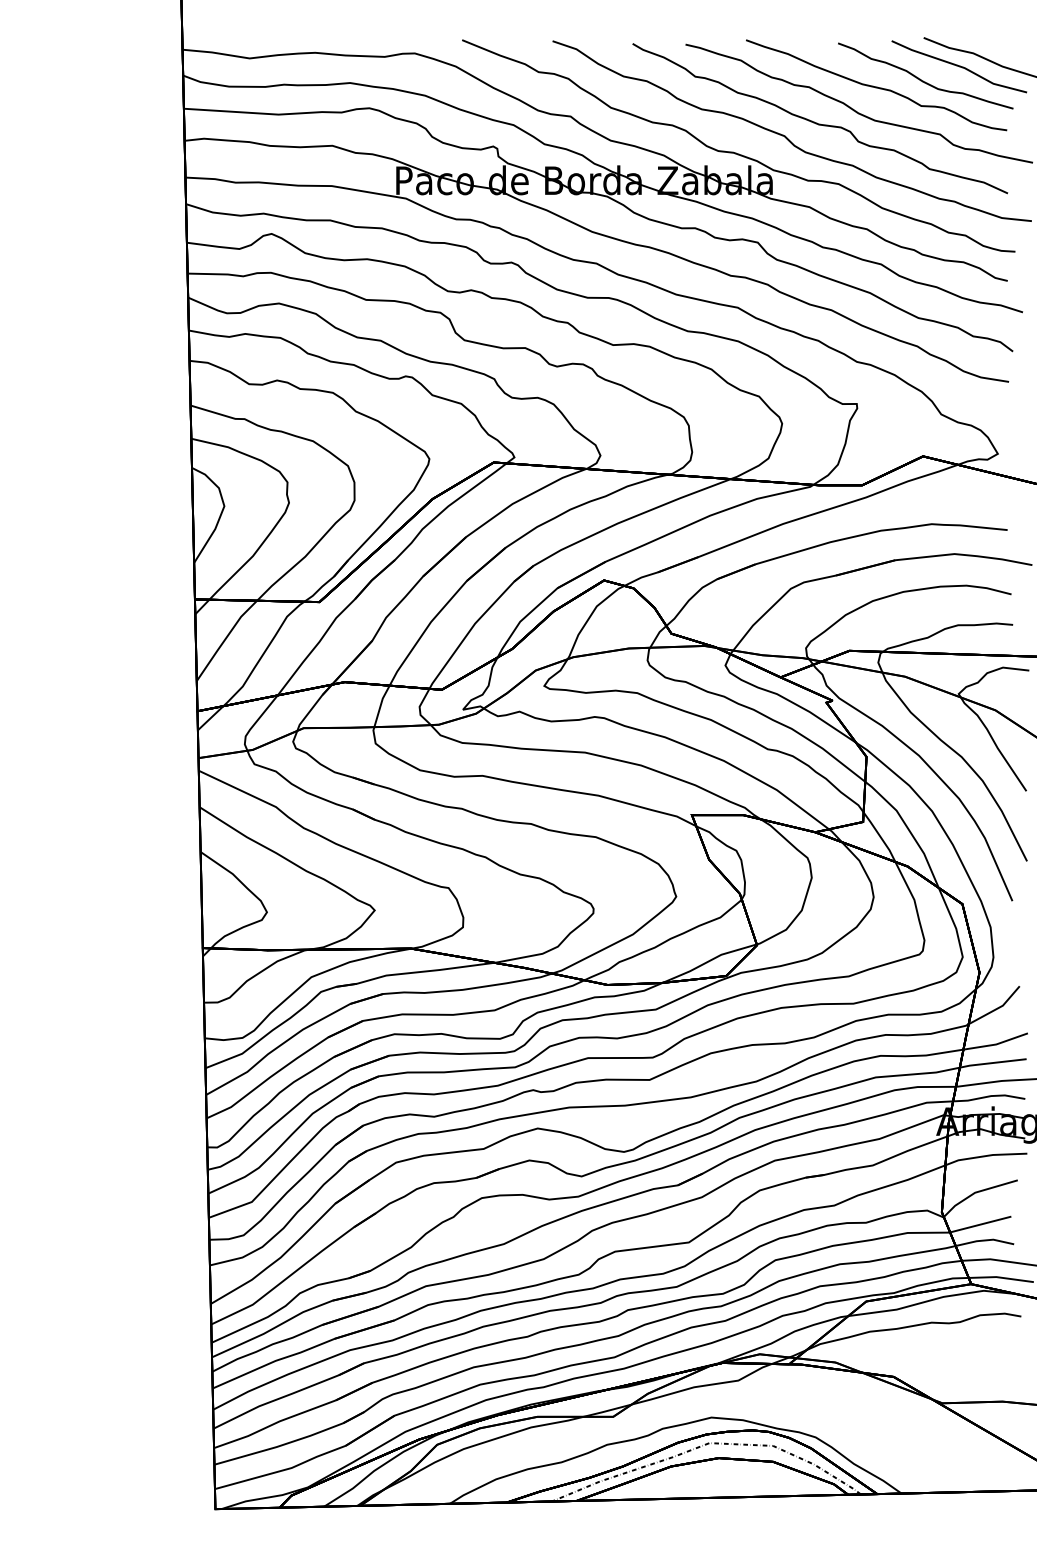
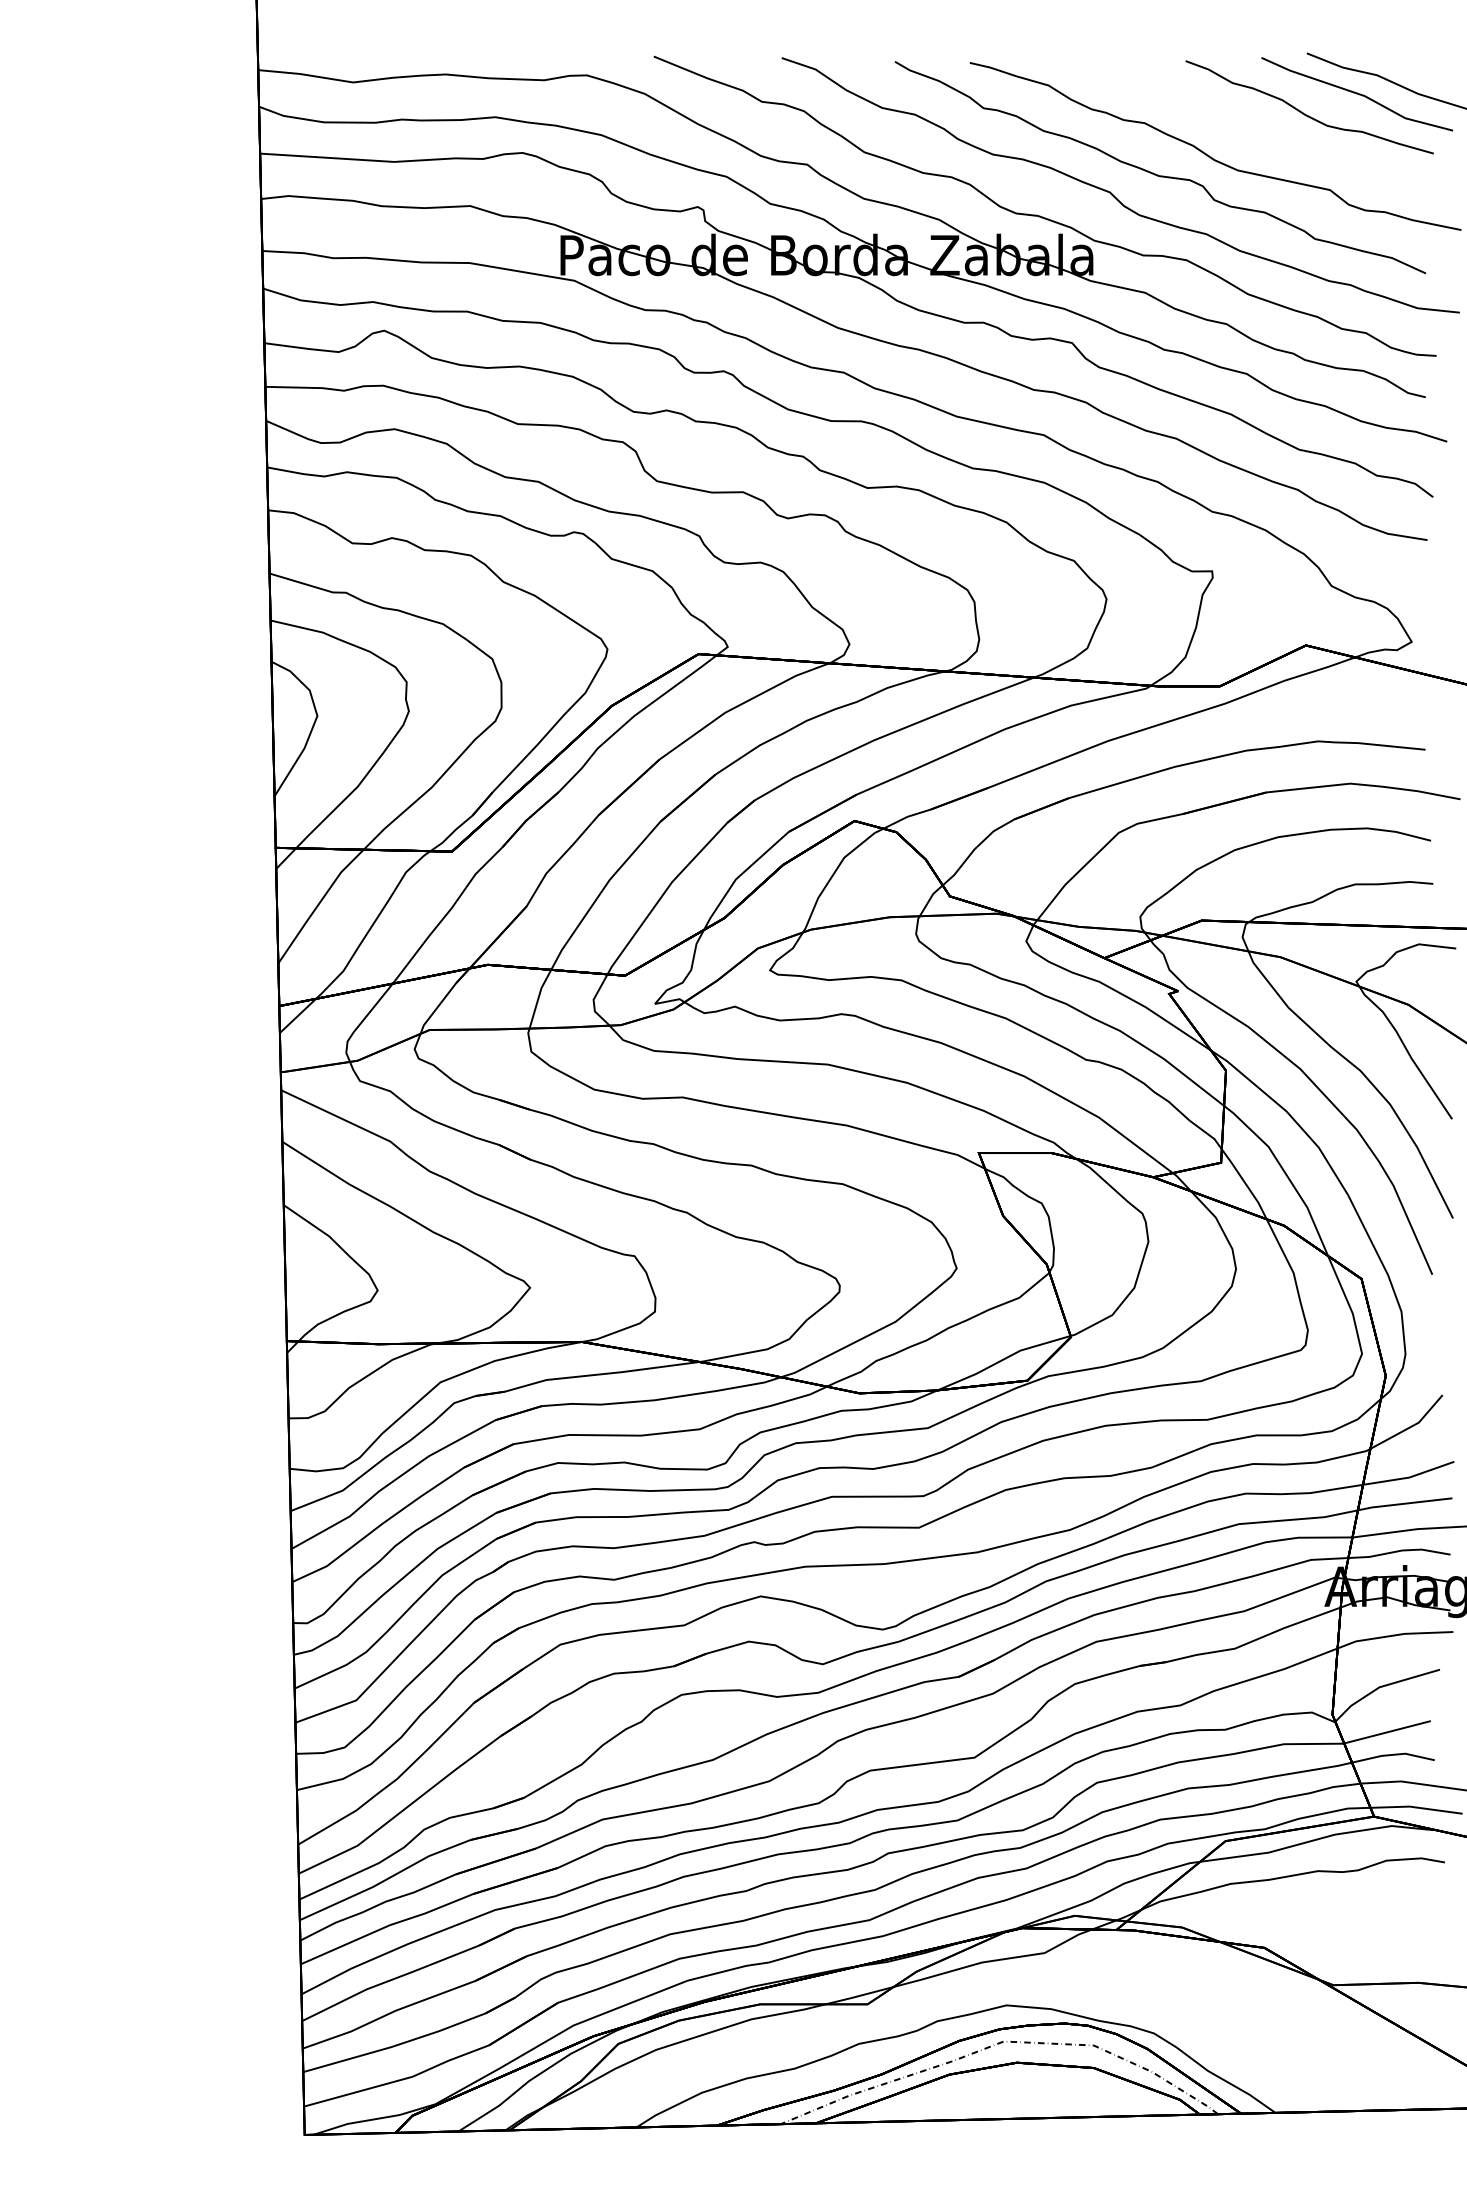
curve: (876, 86) -> (1239, 122), removed

